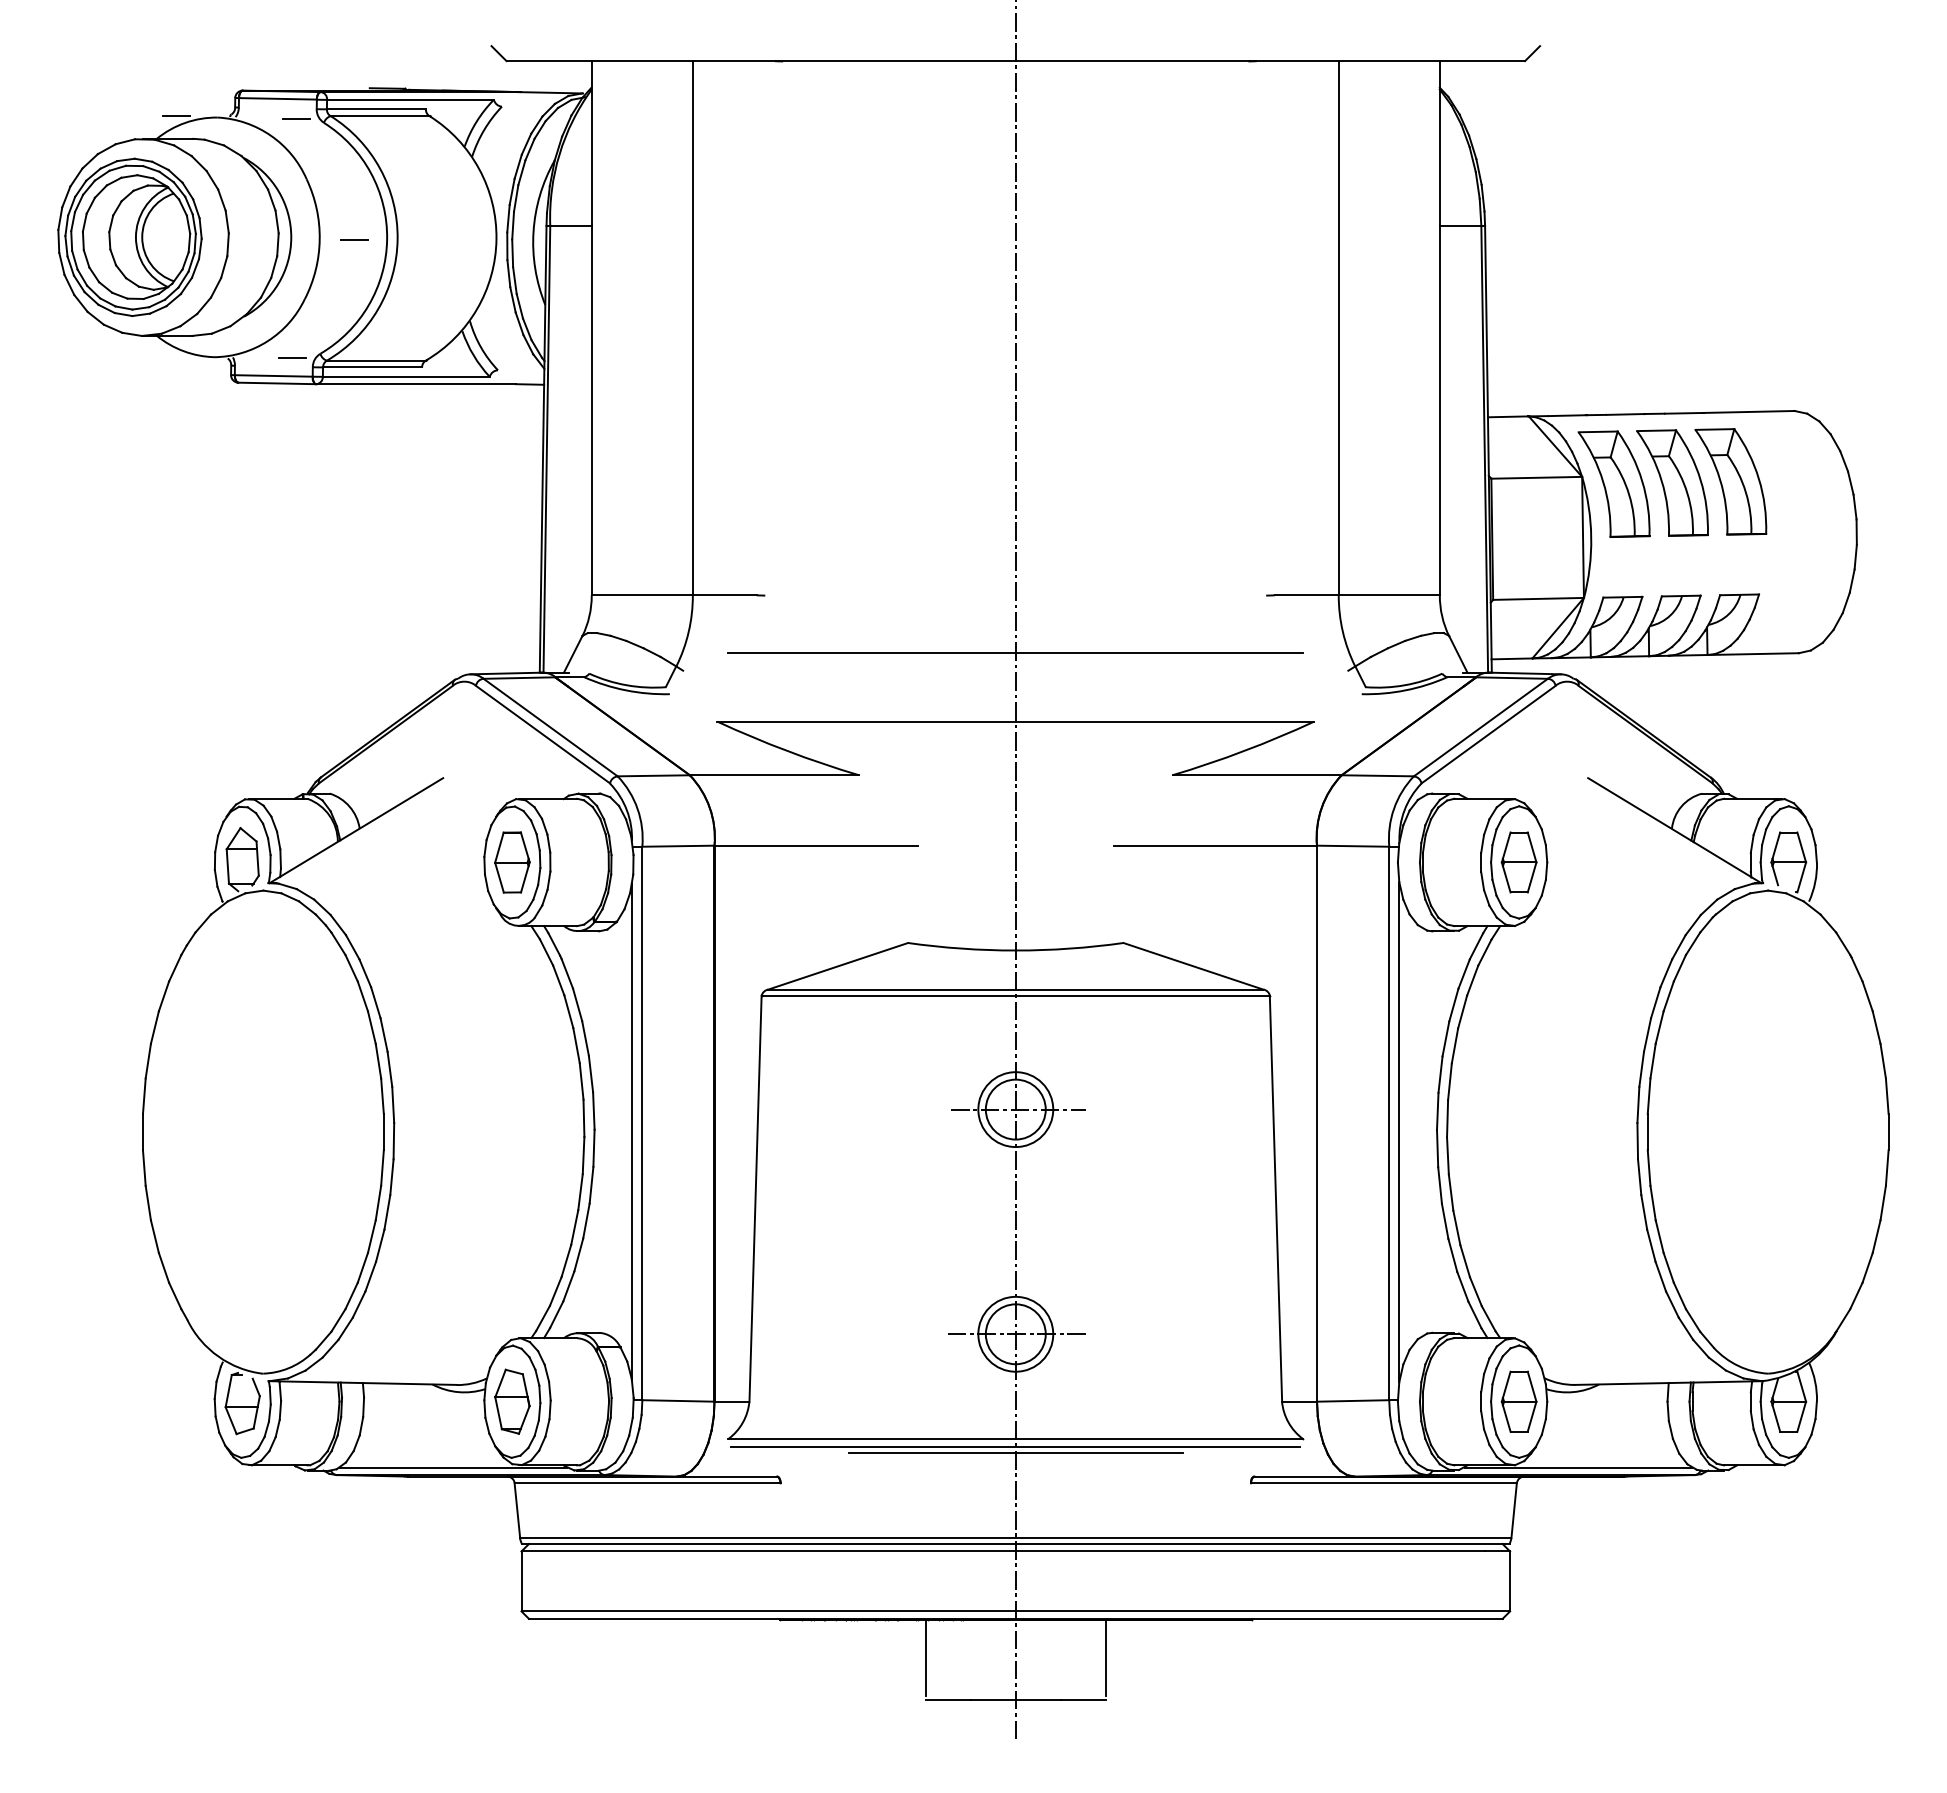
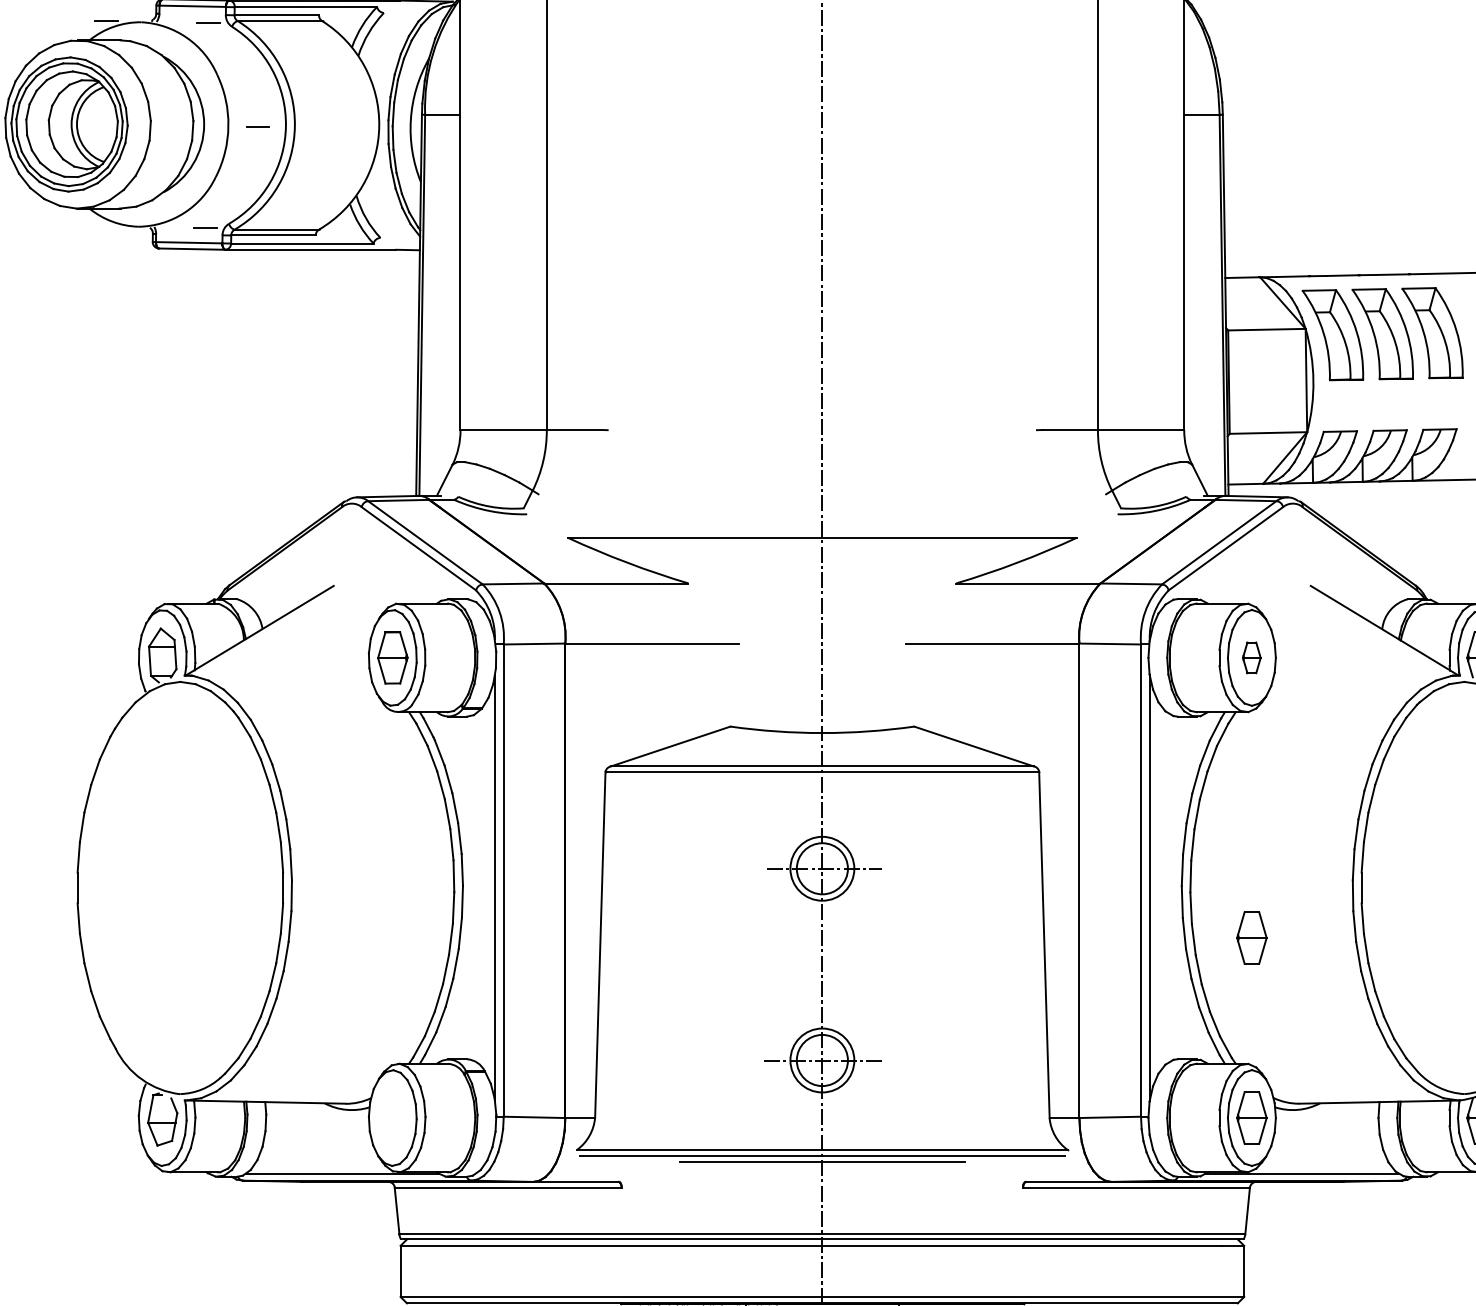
line: (1015, 652) -> (822, 478), removed
part: (1518, 862) -> (1251, 657), size x0.6
part: (1518, 1190) -> (1251, 937), added
part: (512, 1401) -> (392, 1117), removed

